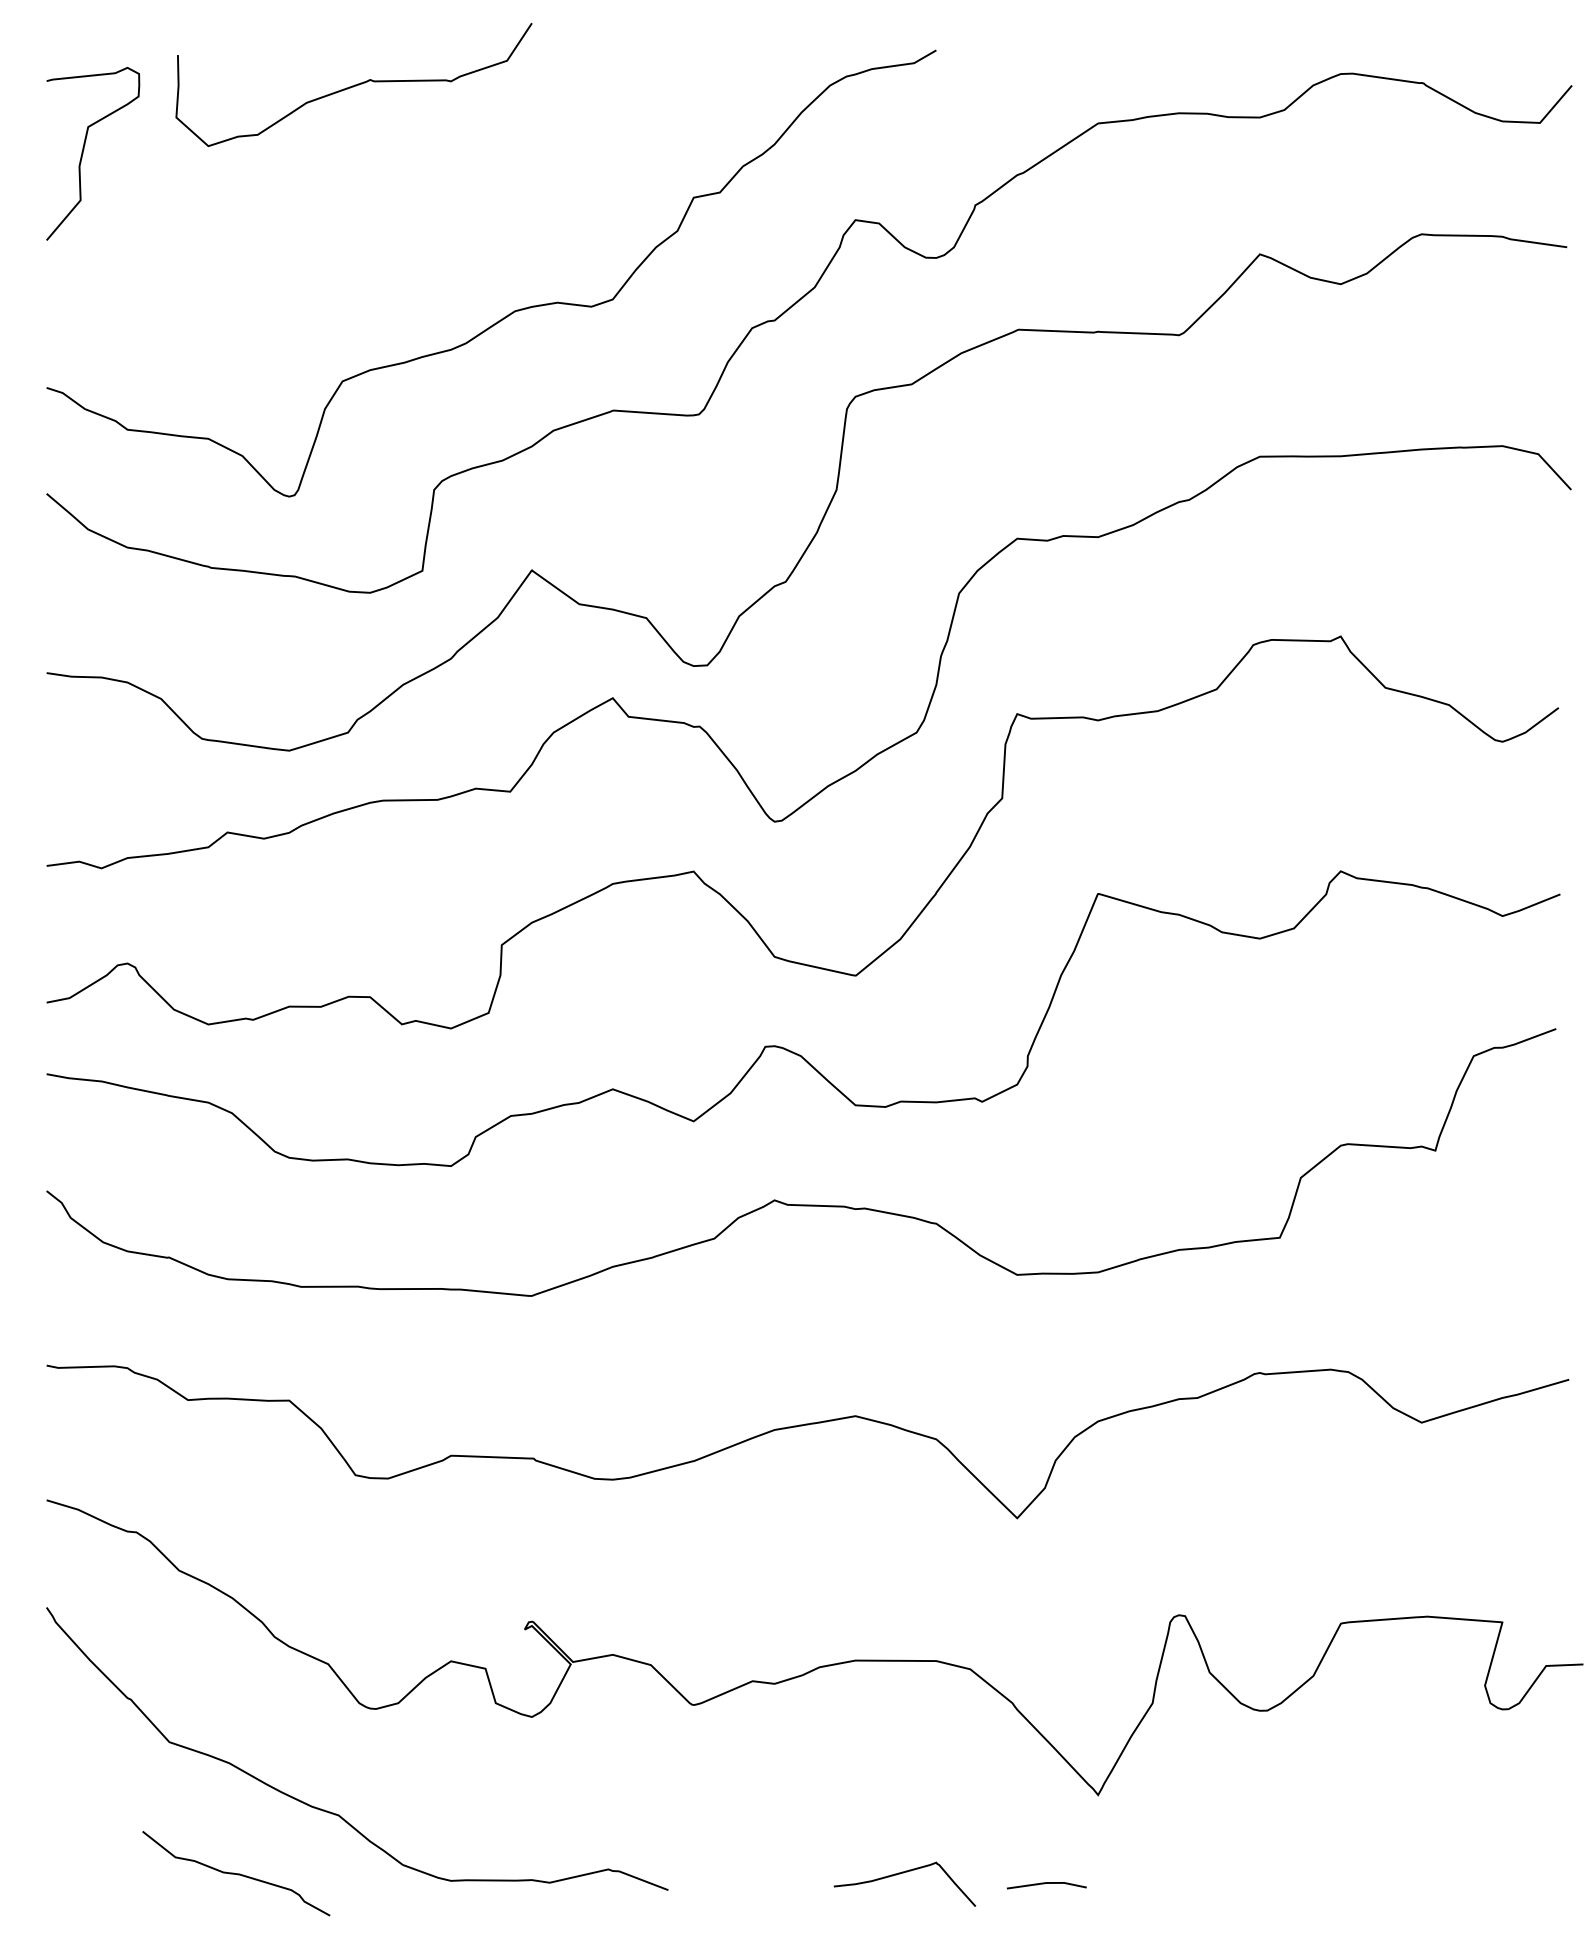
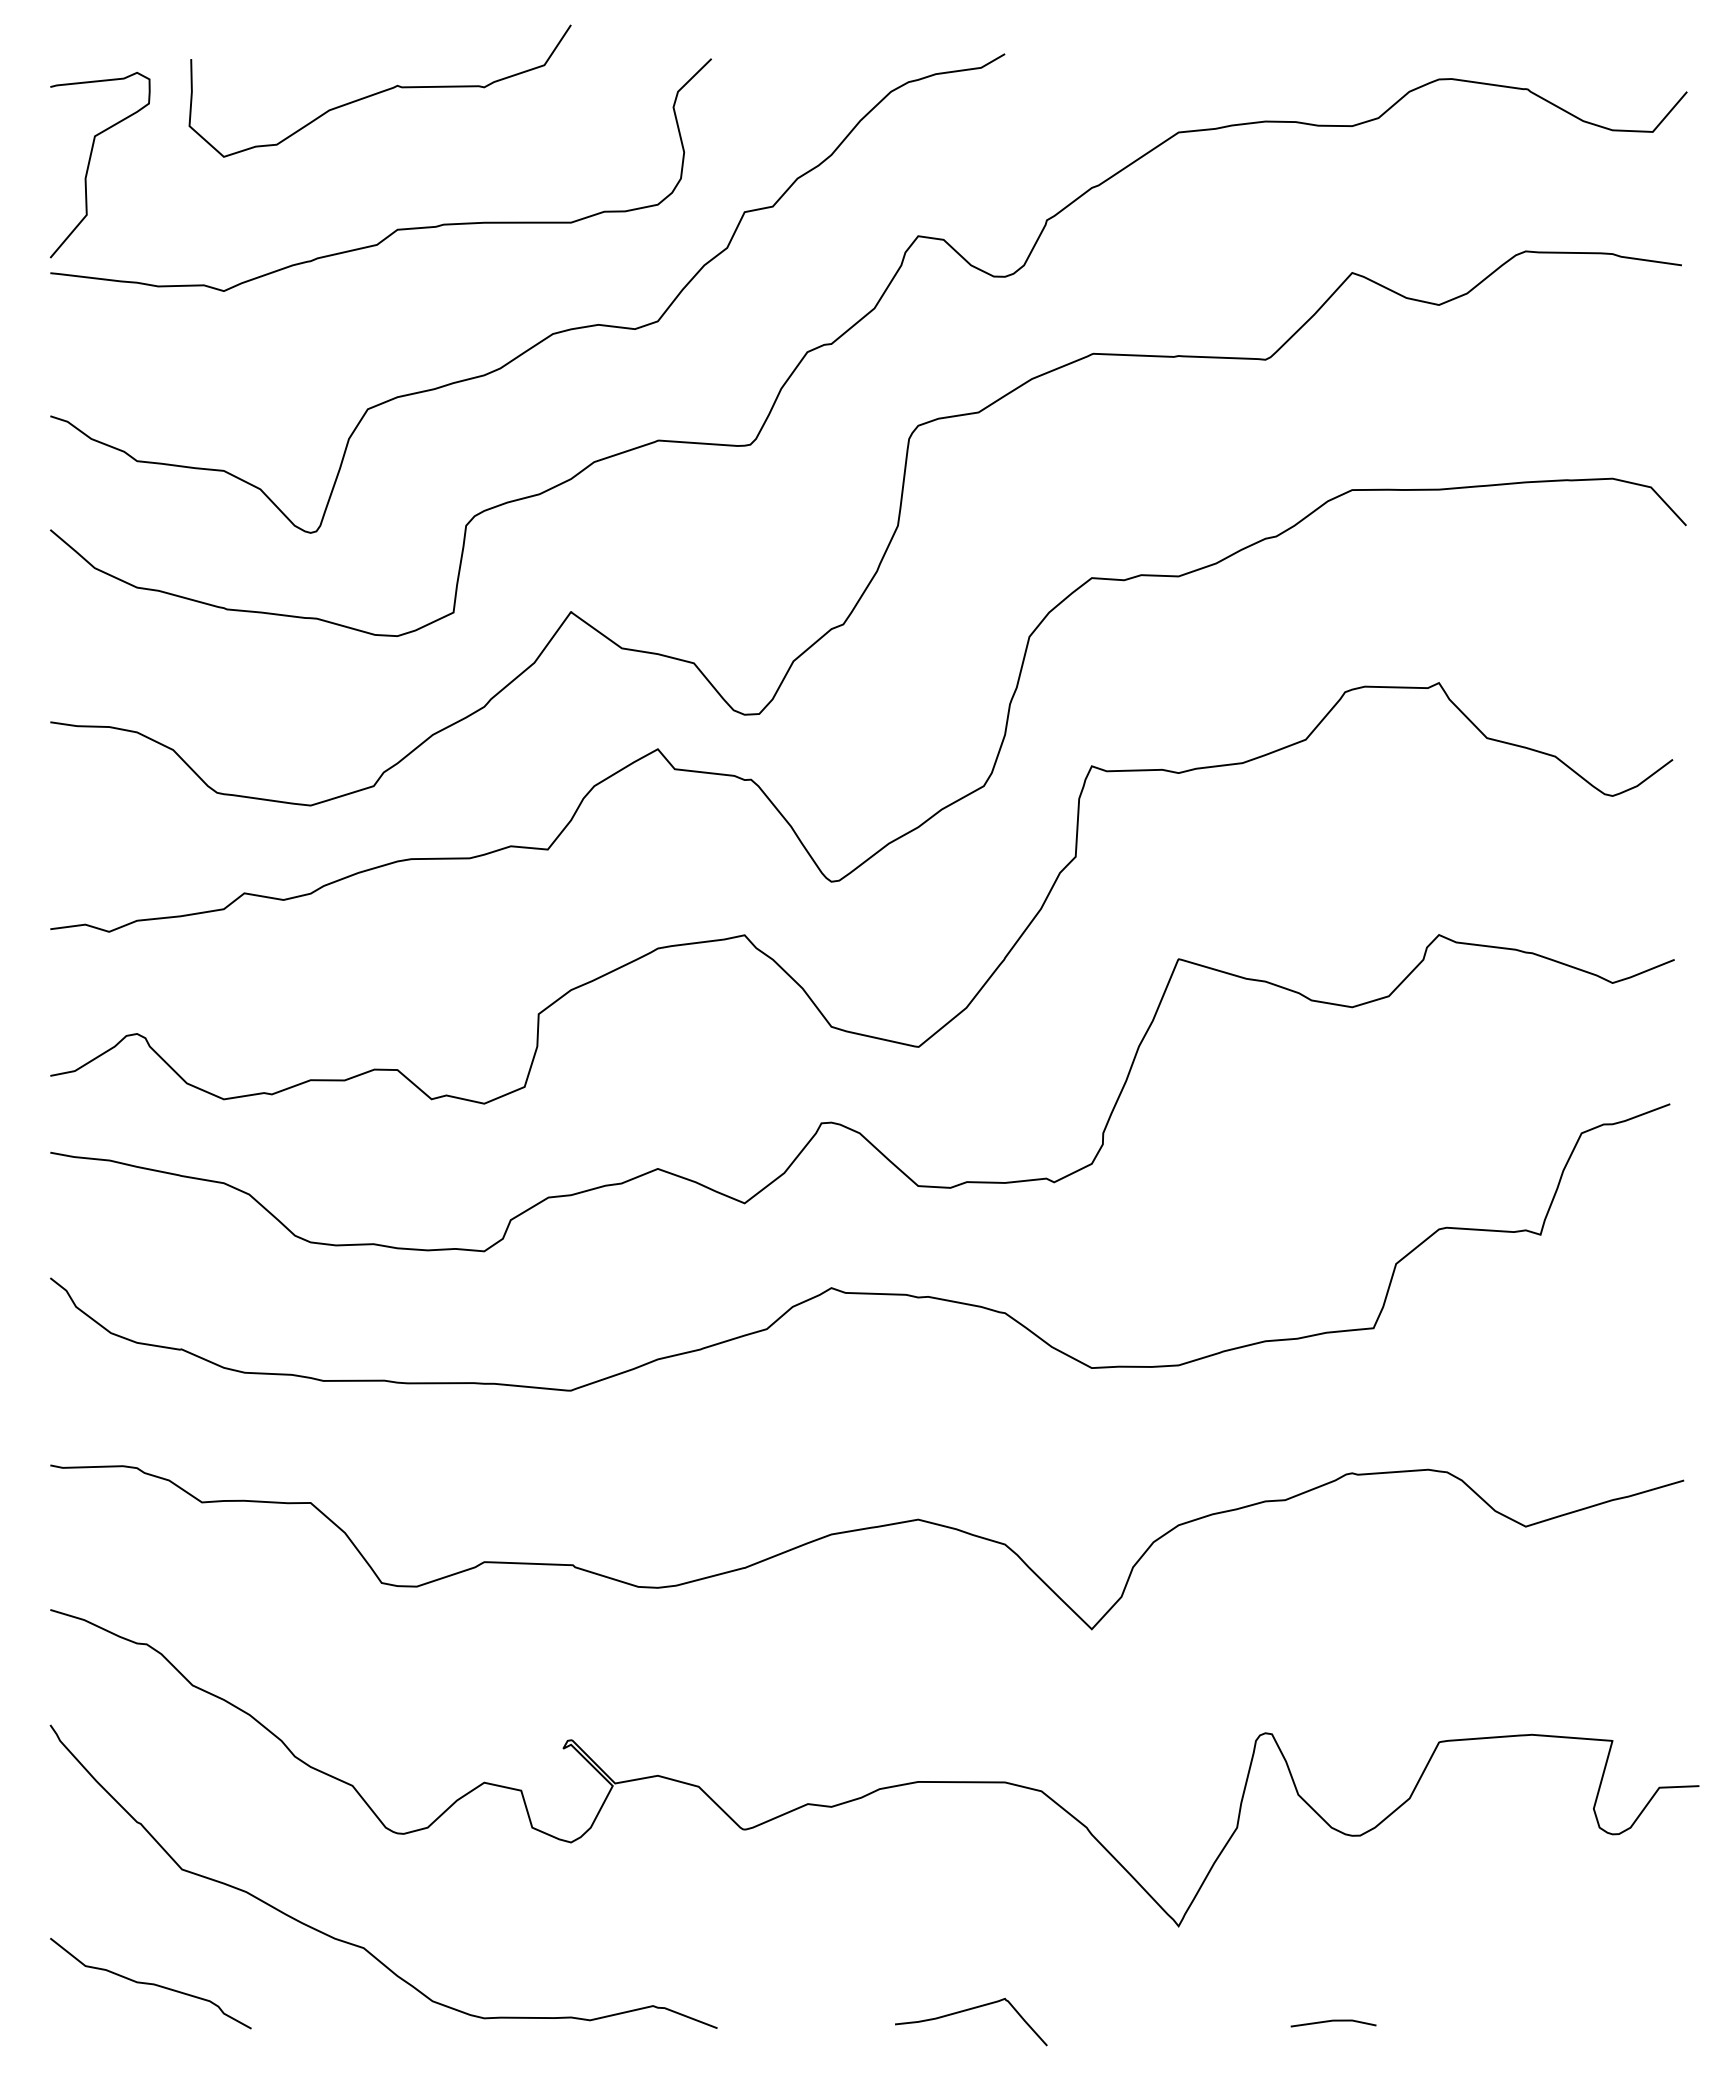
curve: (370, 212) -> (397, 228), added
curve: (235, 1873) -> (150, 1983), moved
line: (1046, 1883) -> (1333, 2021), moved

